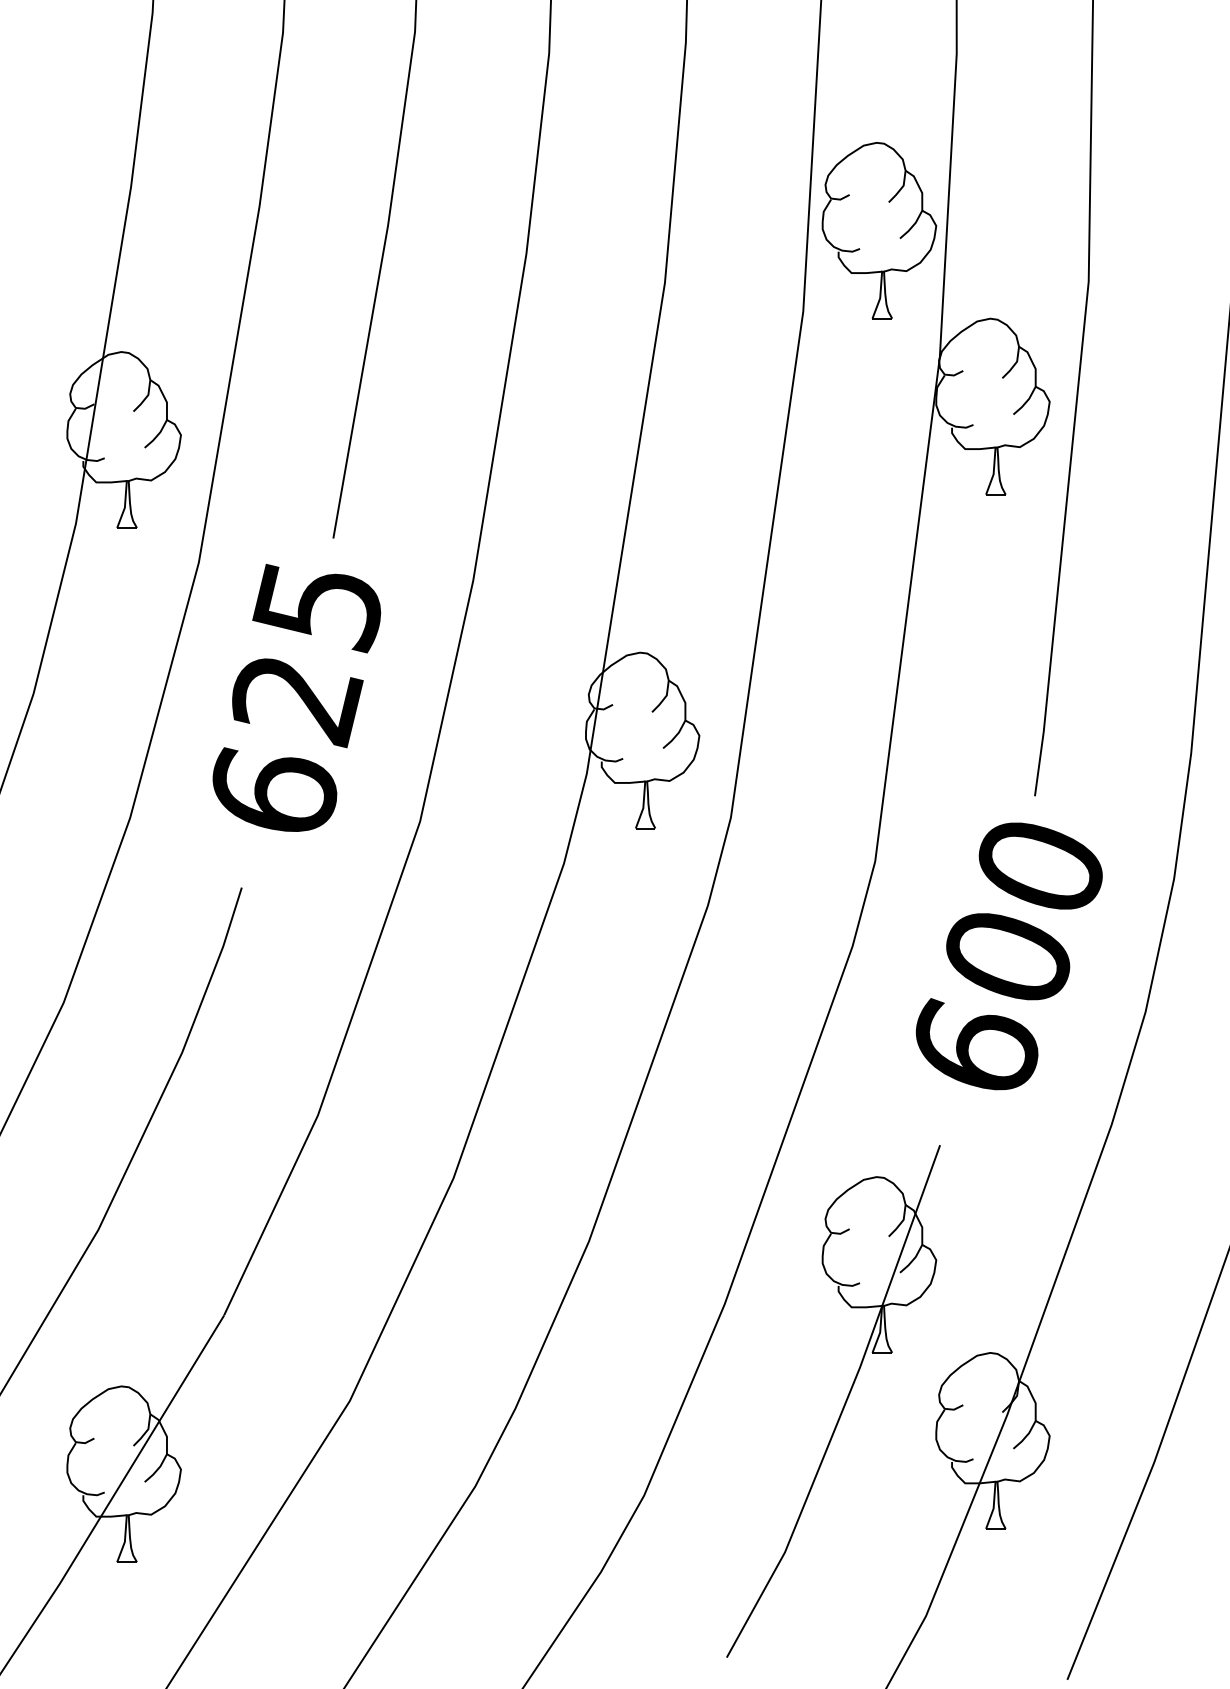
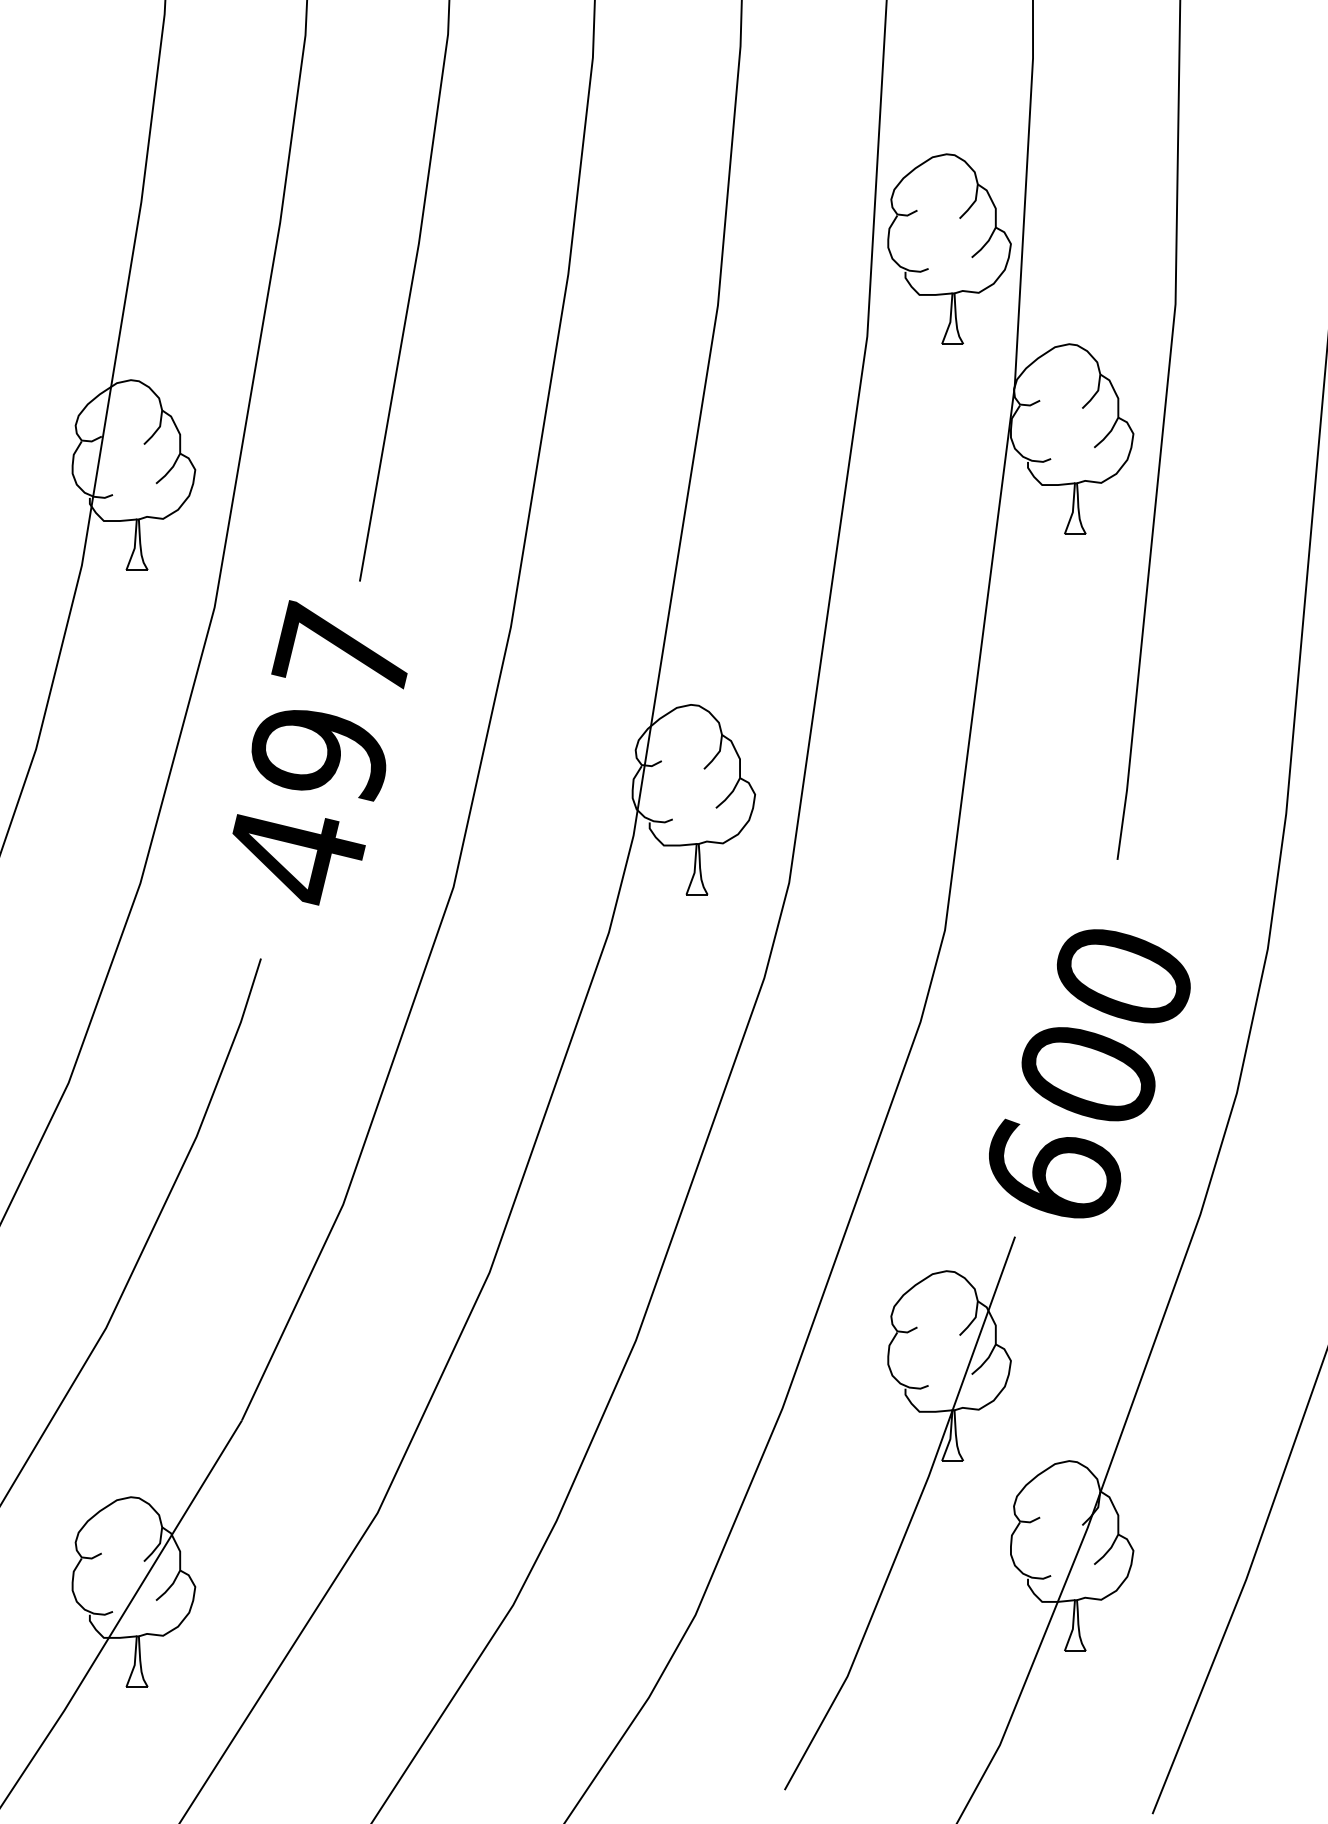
text: (296, 696) -> (320, 752), 625 -> 497
text: (1009, 956) -> (1089, 1073), moved

